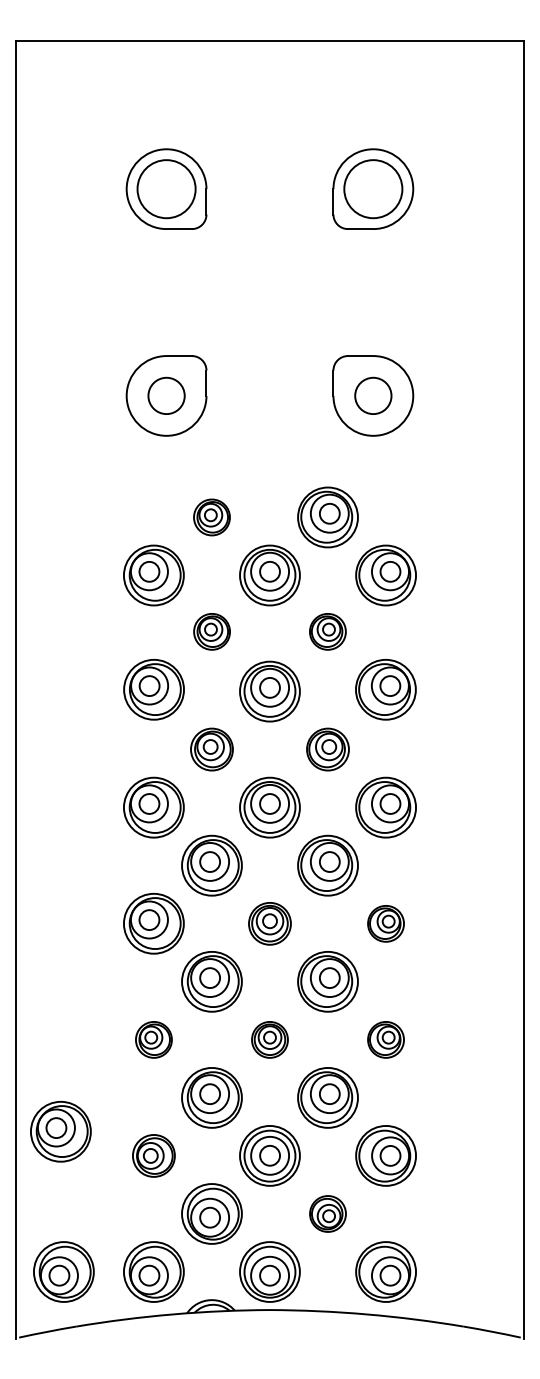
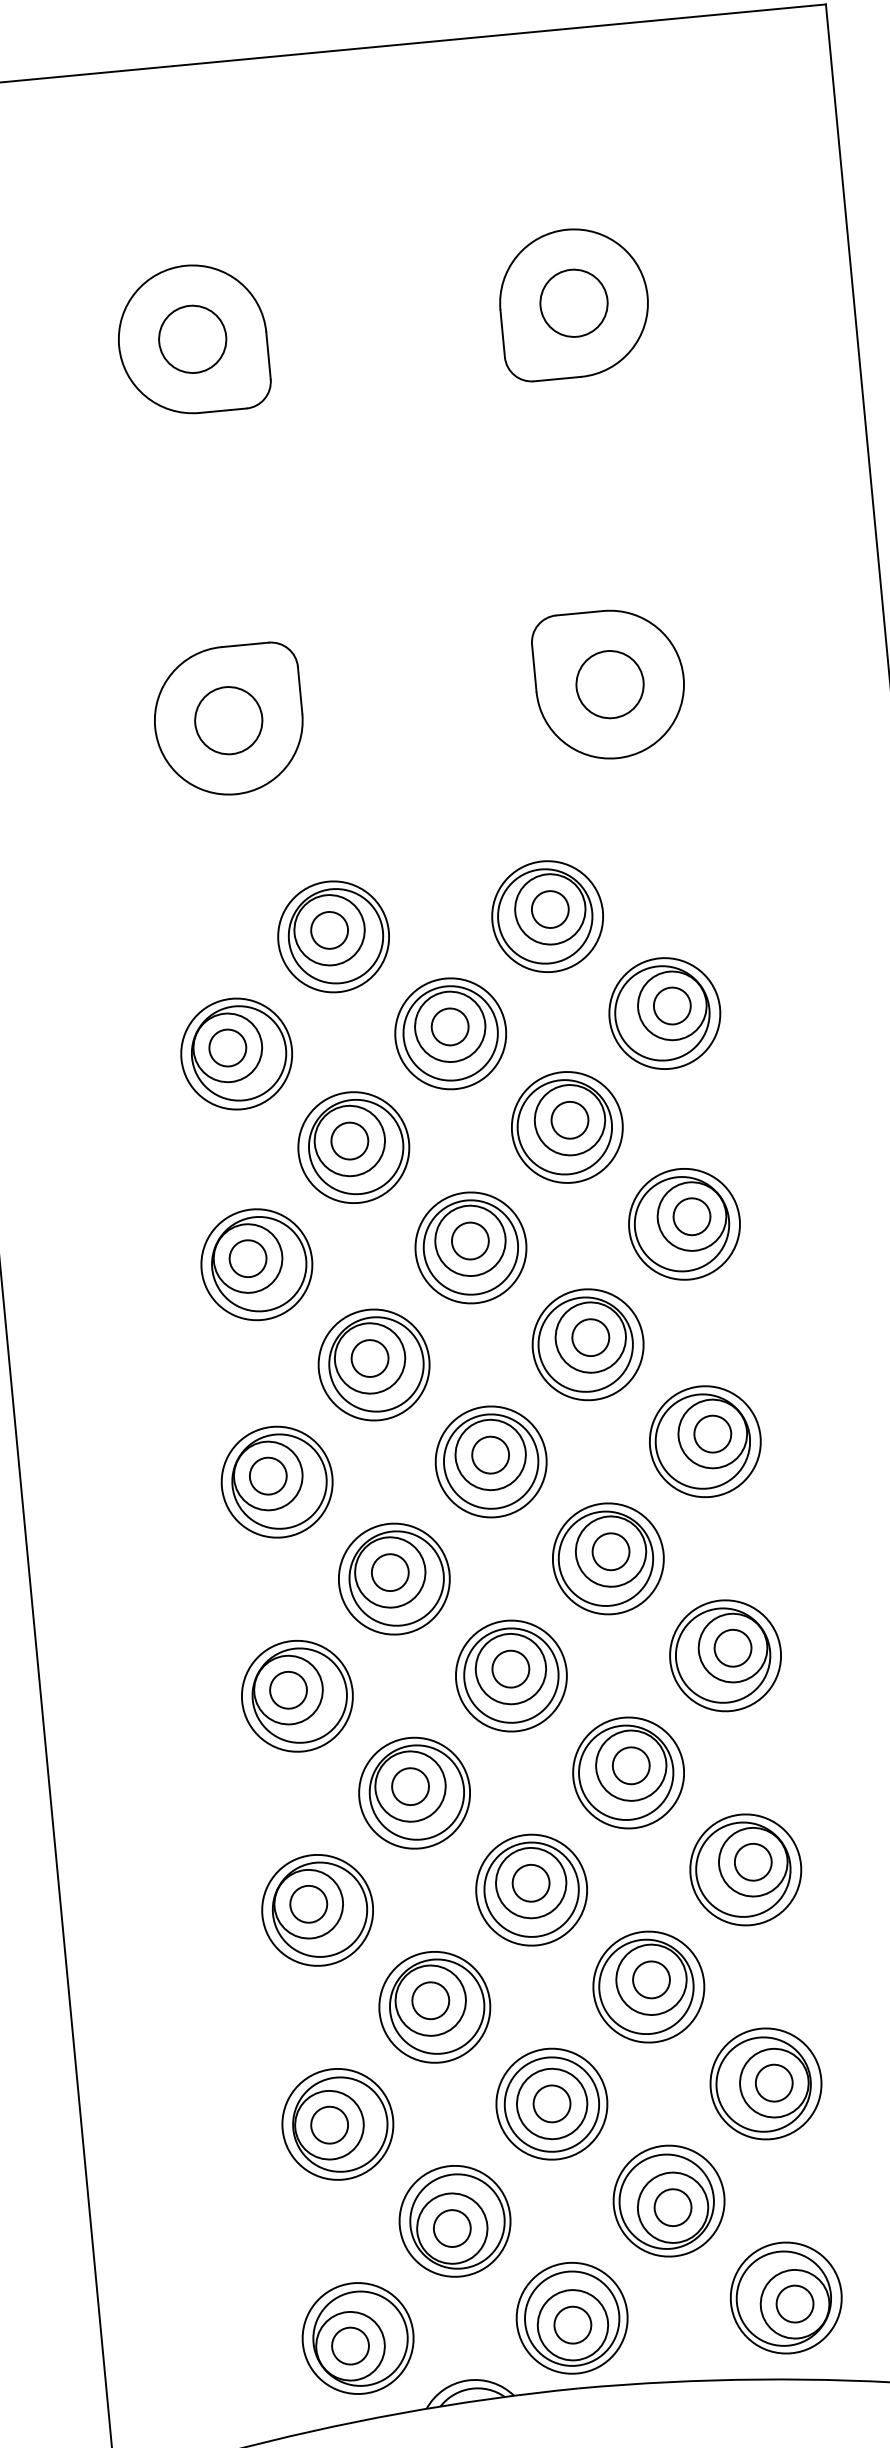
circle: (166, 189) -> (192, 339), size x0.62
circle: (373, 189) -> (574, 303), size x0.62
part: (211, 517) -> (332, 937), size x1.67
part: (211, 631) -> (352, 1147), size x1.67
part: (327, 631) -> (566, 1127), size x1.67
part: (211, 749) -> (373, 1364), size x1.43
part: (327, 749) -> (587, 1344), size x1.43
part: (269, 923) -> (510, 1675), size x1.43
part: (385, 923) -> (724, 1655), size x1.67
part: (153, 1039) -> (316, 1909), size x1.67
part: (269, 1039) -> (530, 1889), size x1.67
part: (385, 1039) -> (744, 1869), size x1.67
part: (60, 1131) -> (161, 2095), removed
part: (153, 1155) -> (337, 2123), size x1.43
part: (327, 1213) -> (668, 2200), size x1.67
part: (63, 1271) -> (191, 2353), removed

